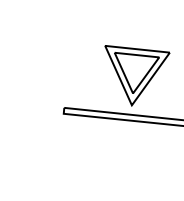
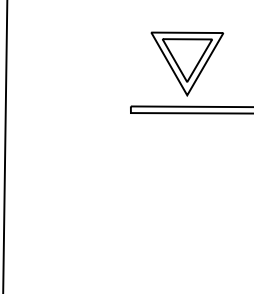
part: (134, 76) -> (187, 63), moved

